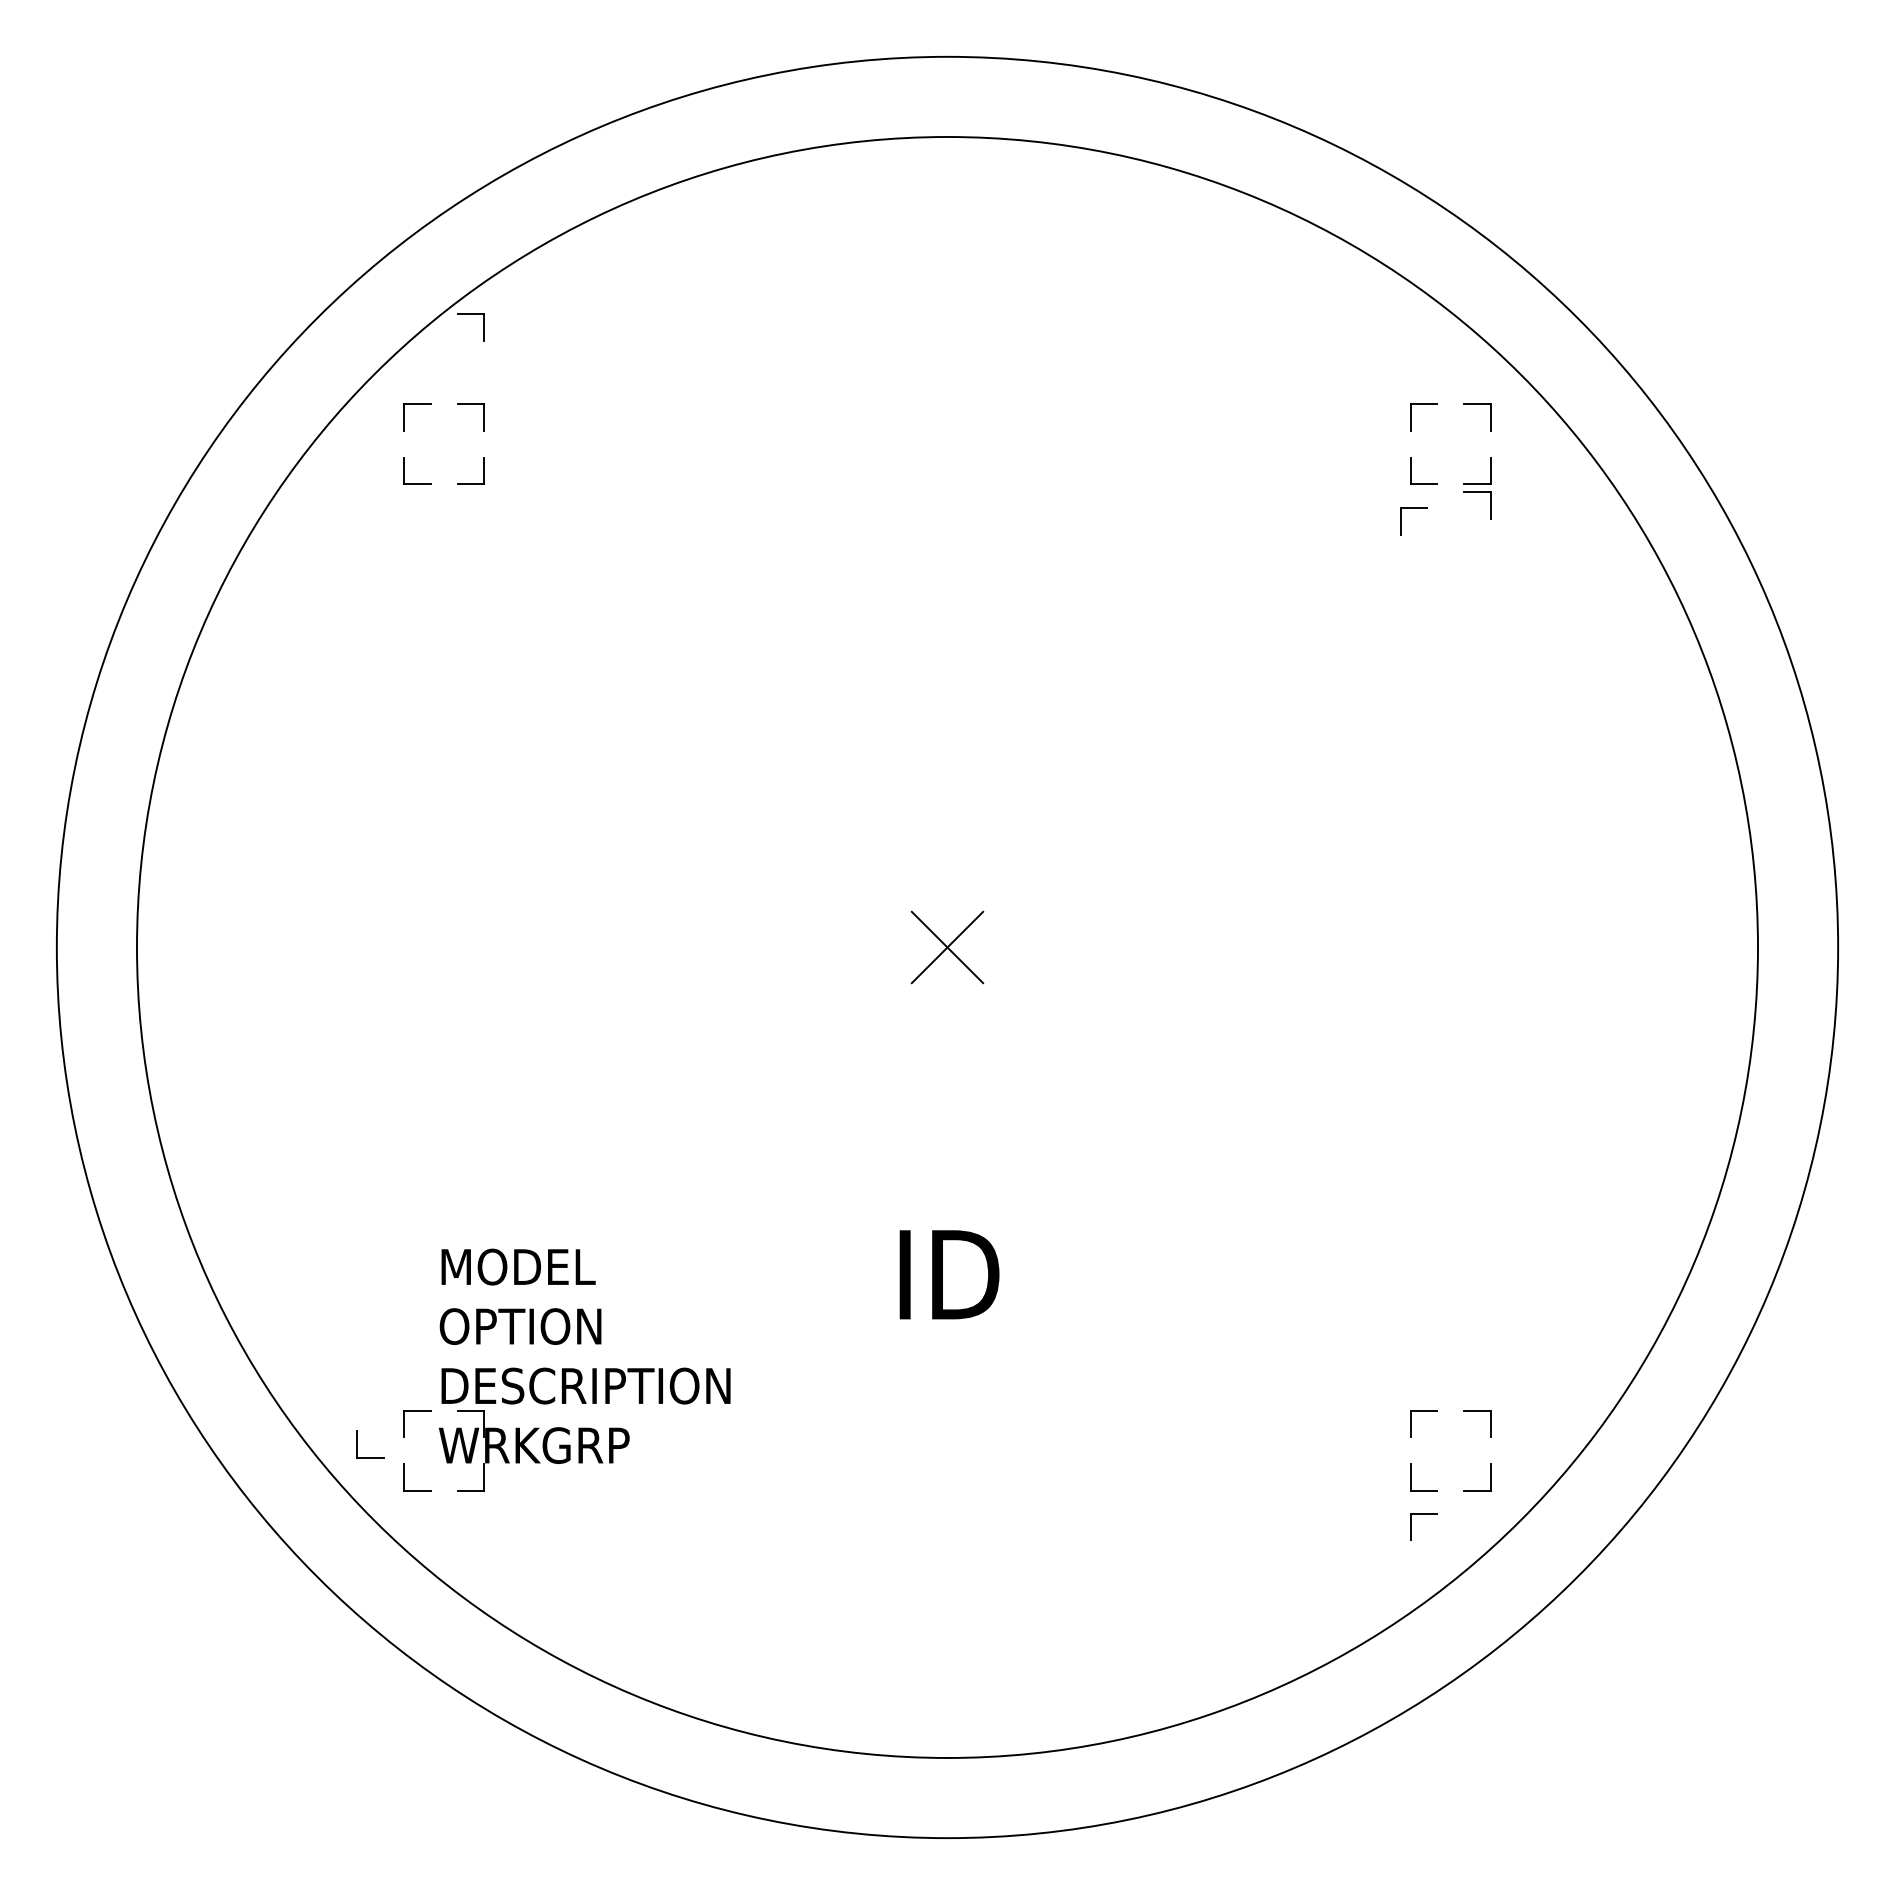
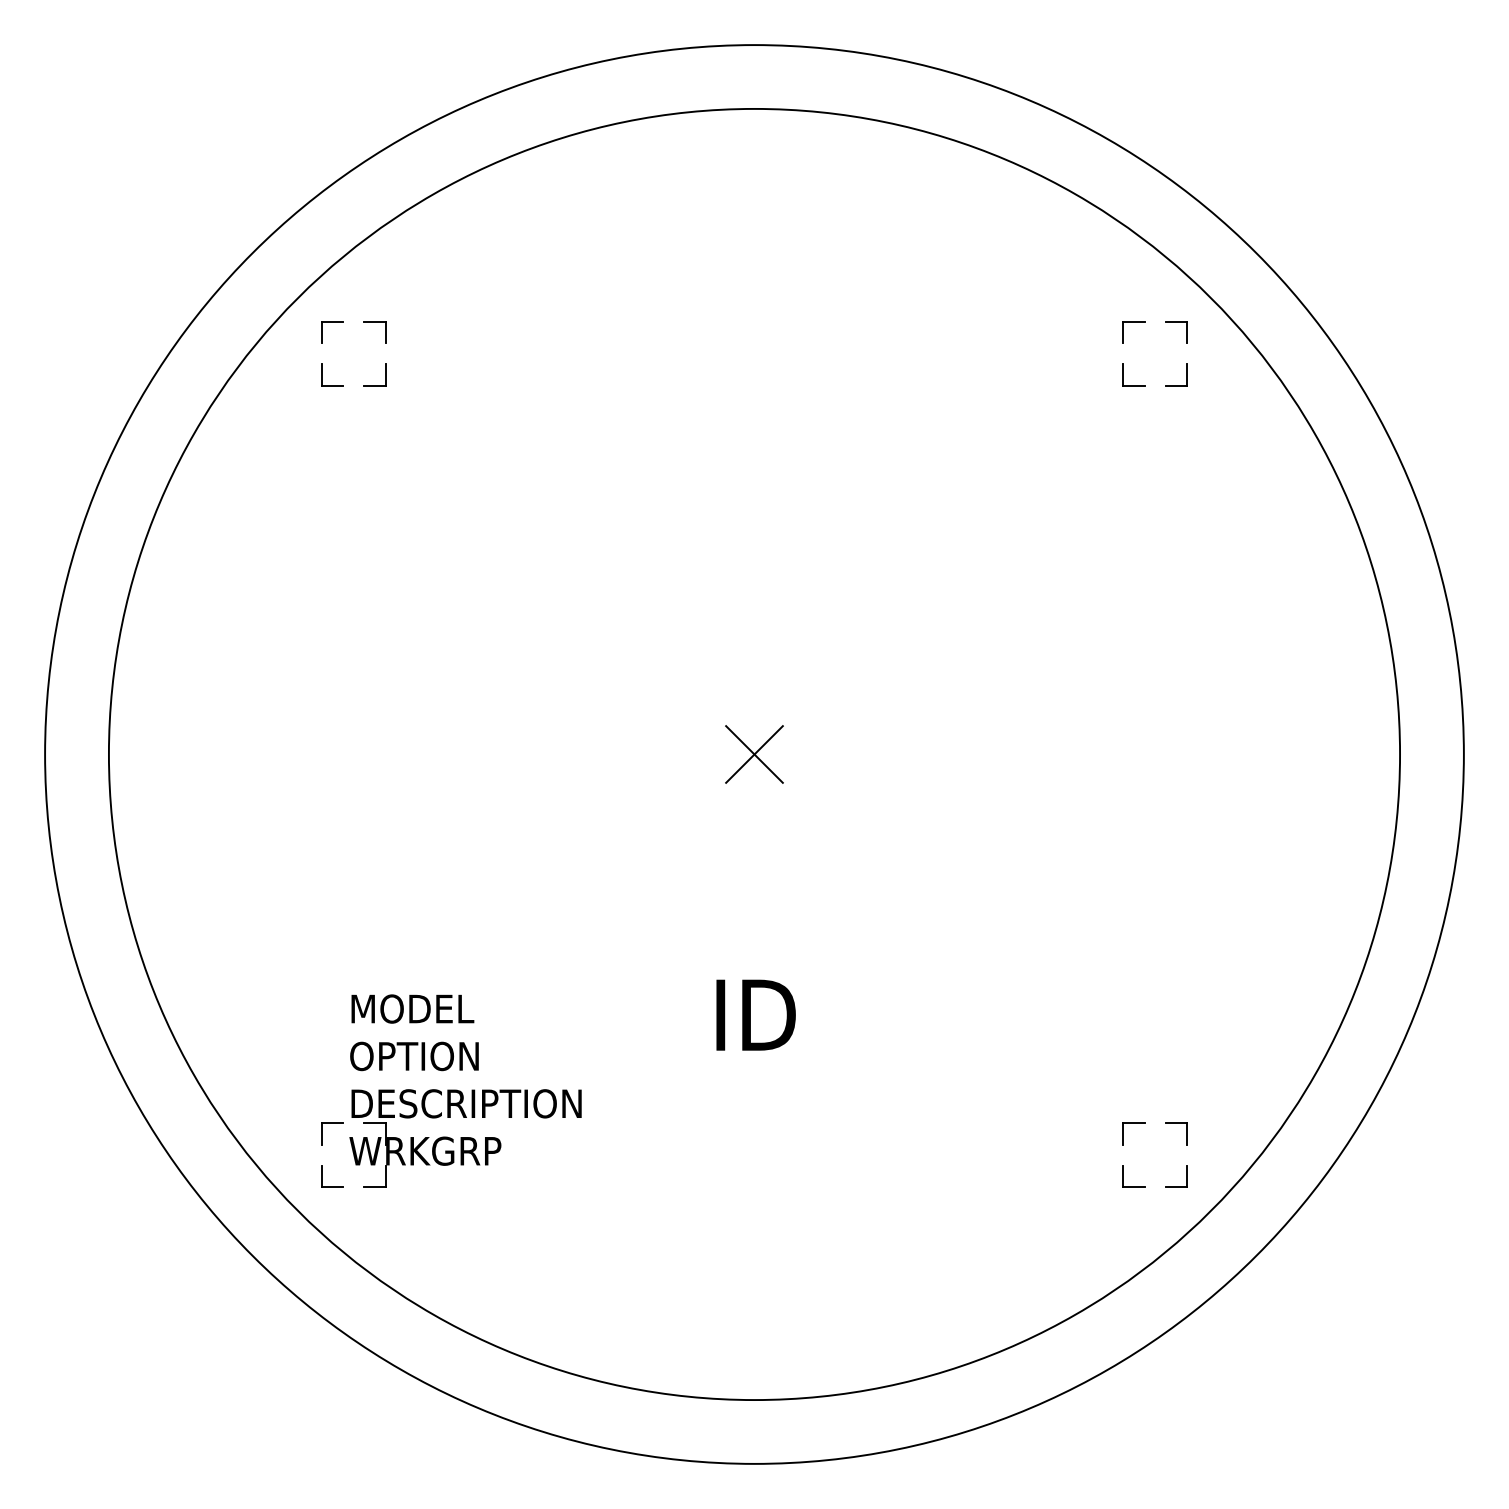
part: (470, 314) -> (374, 250), removed
part: (1477, 492) -> (1176, 392), removed
part: (1401, 521) -> (1116, 415), removed
part: (357, 1444) -> (284, 1150), removed
part: (1423, 1514) -> (1133, 1206), removed

